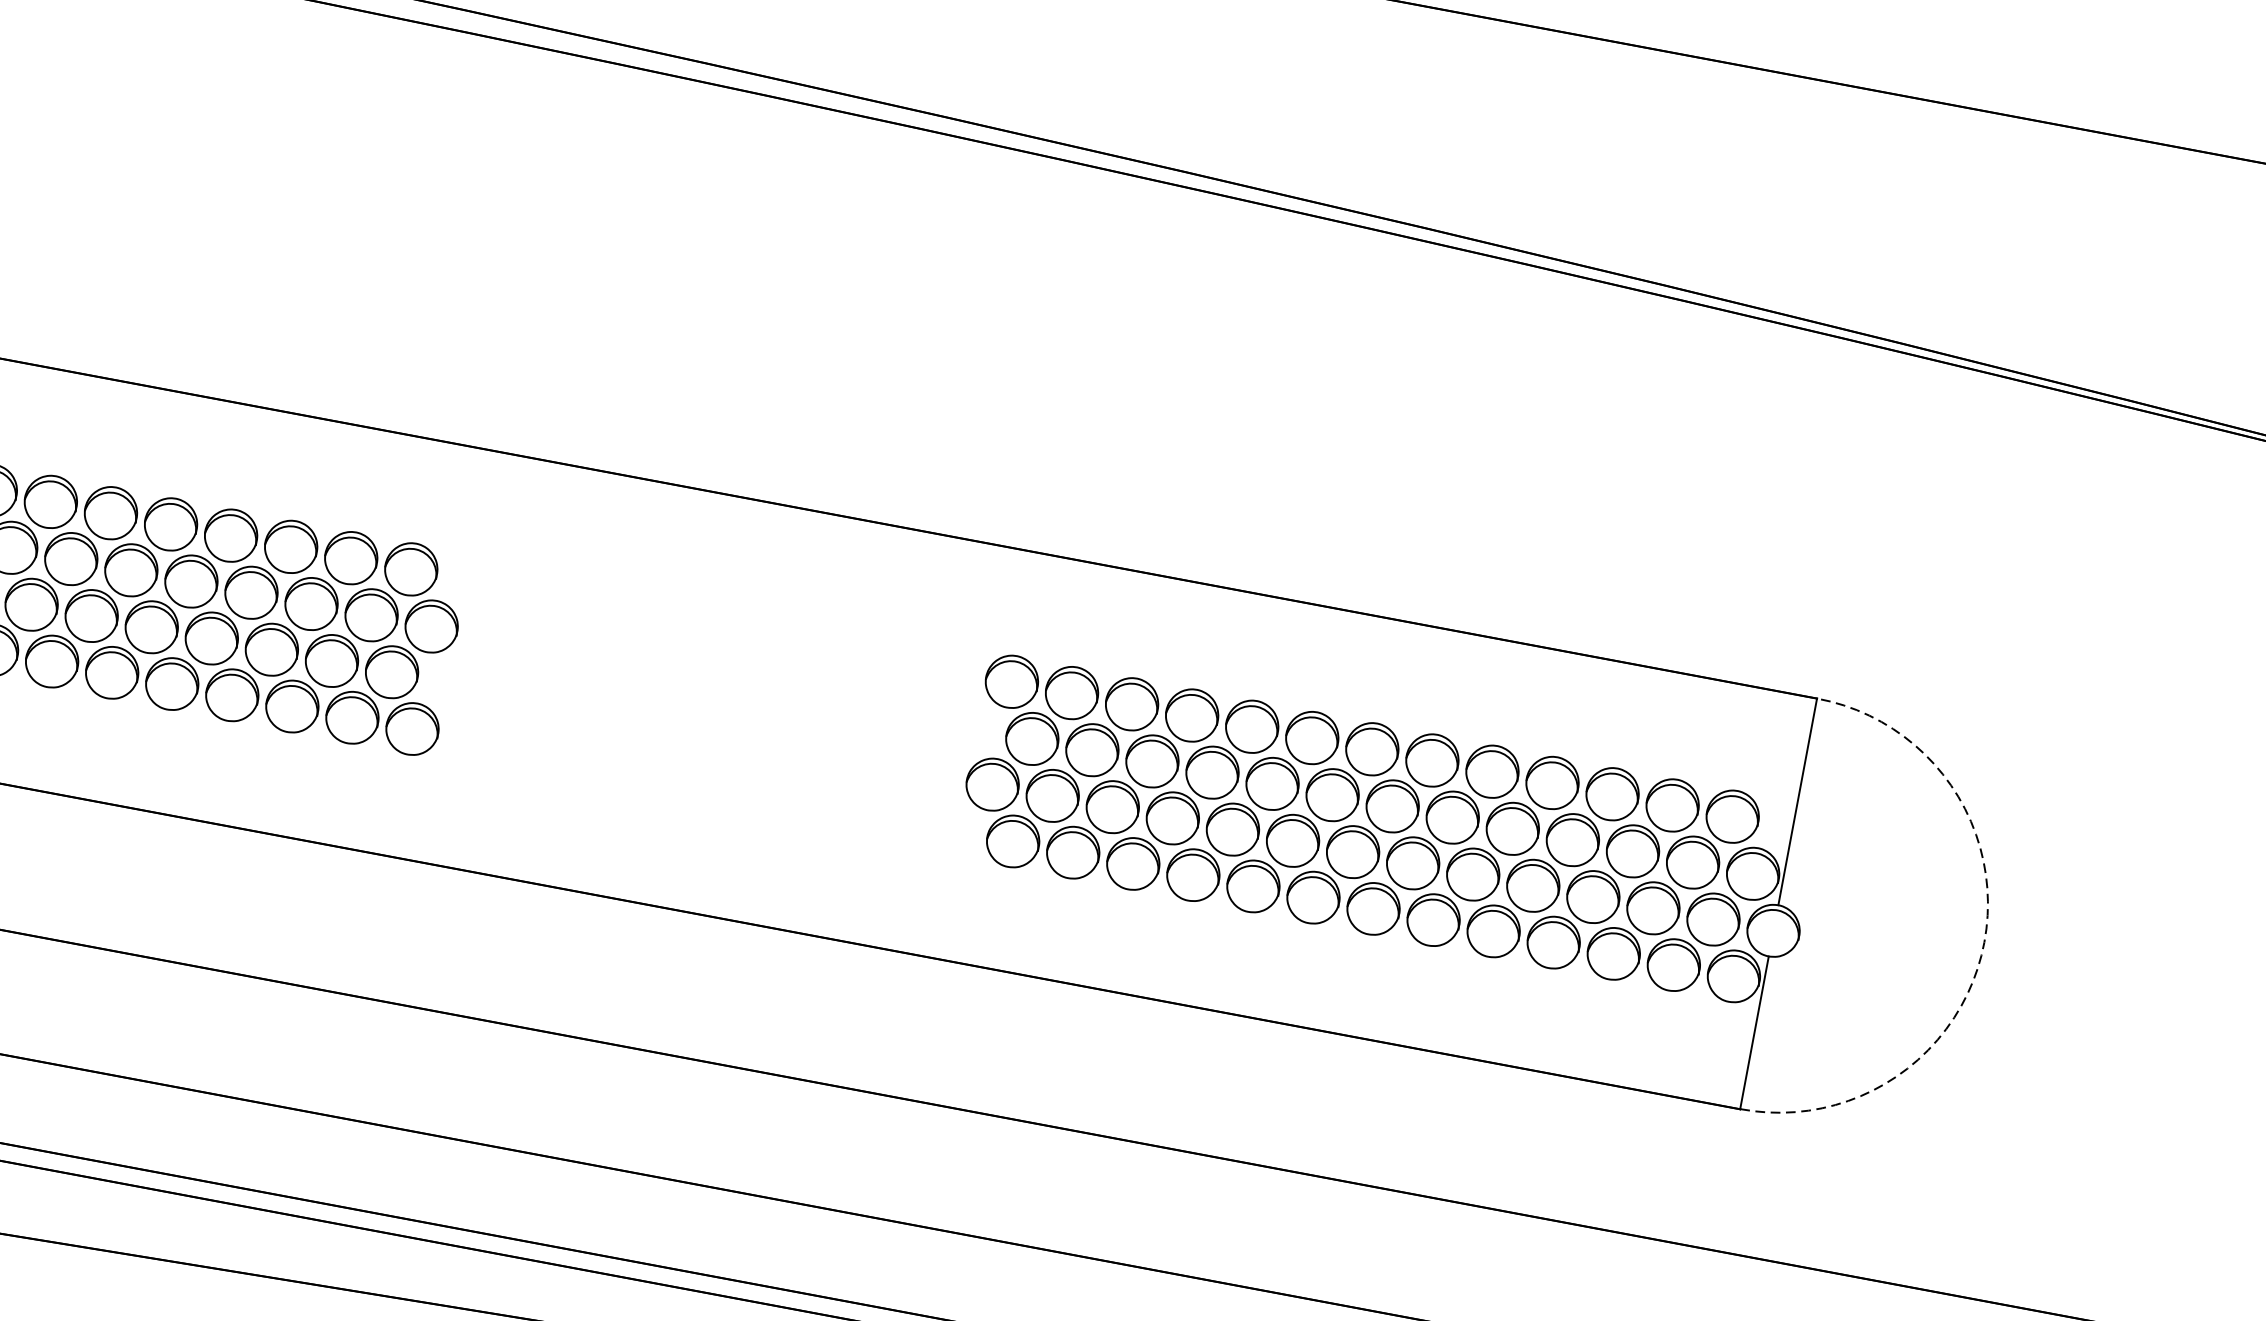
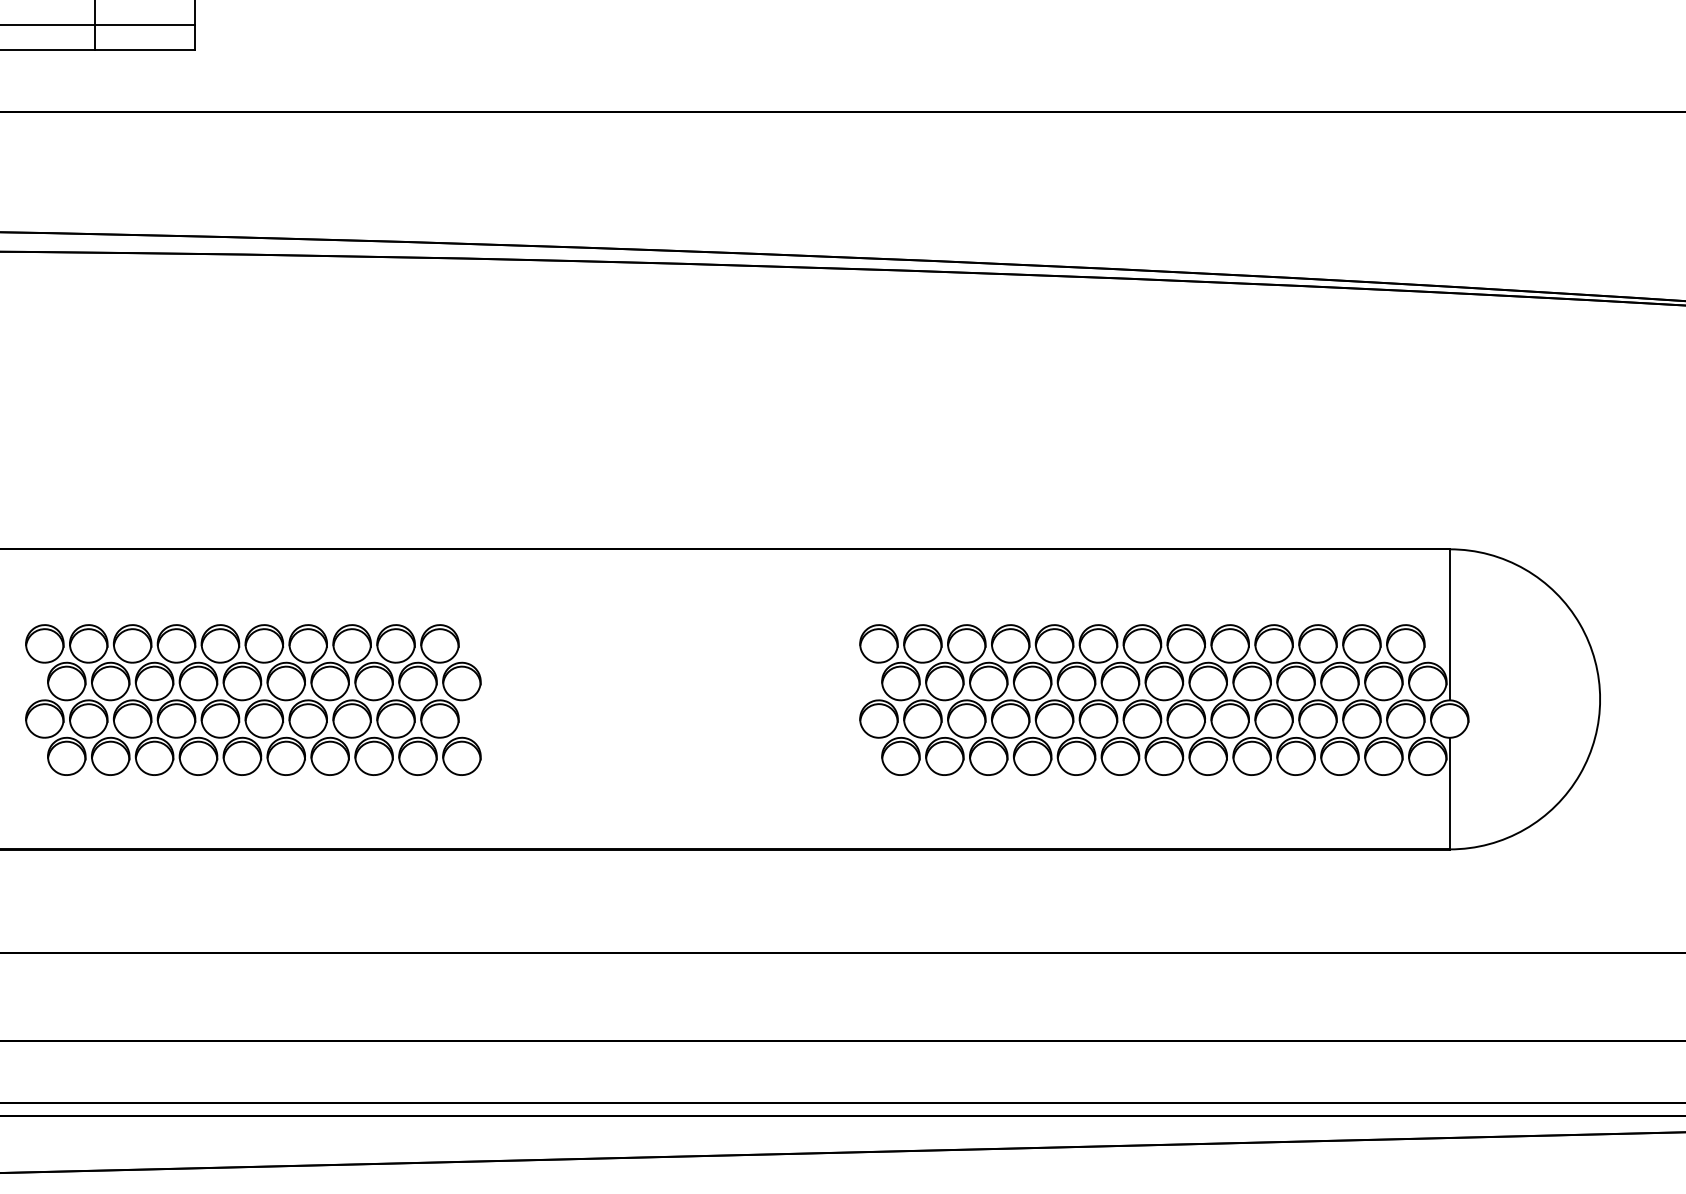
arc: (1984, 942) -> (1600, 699), dashed -> solid

